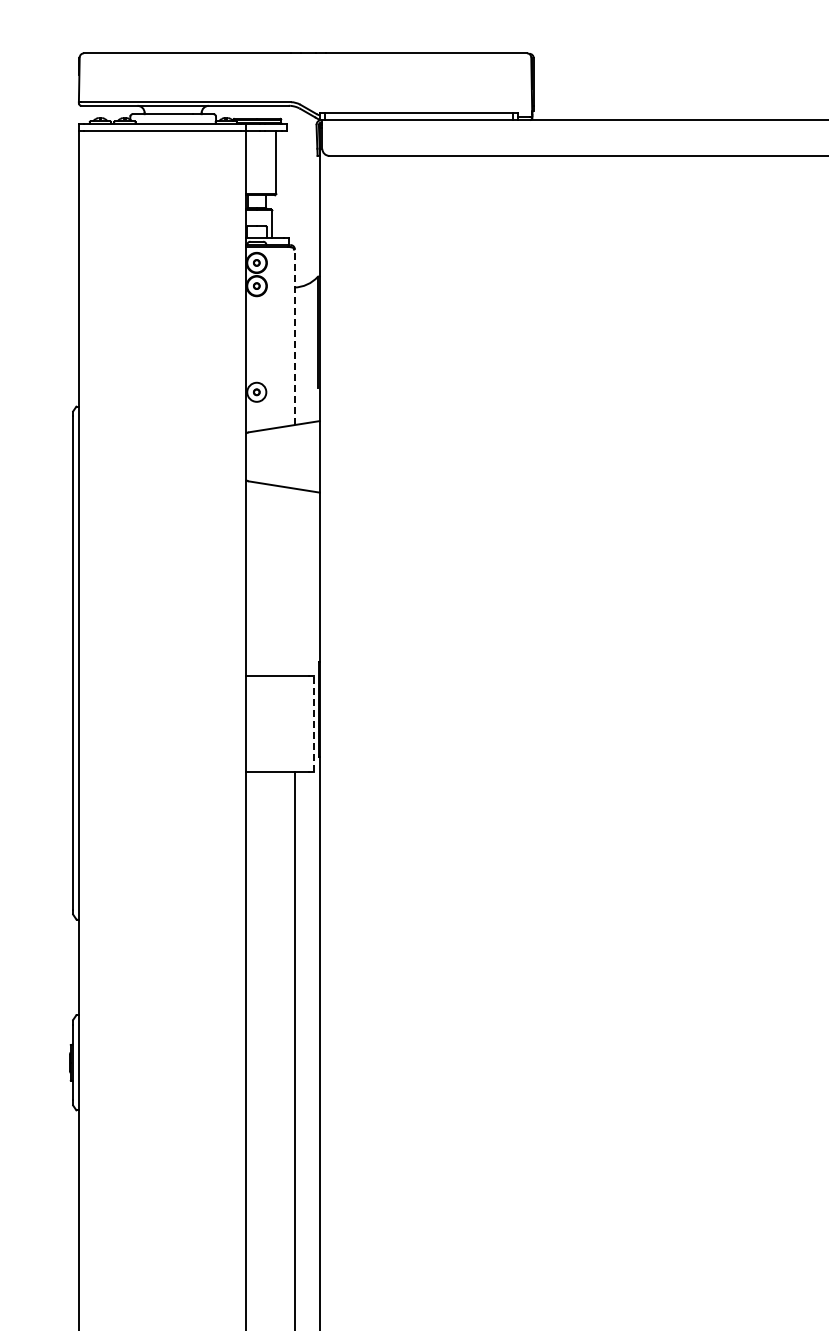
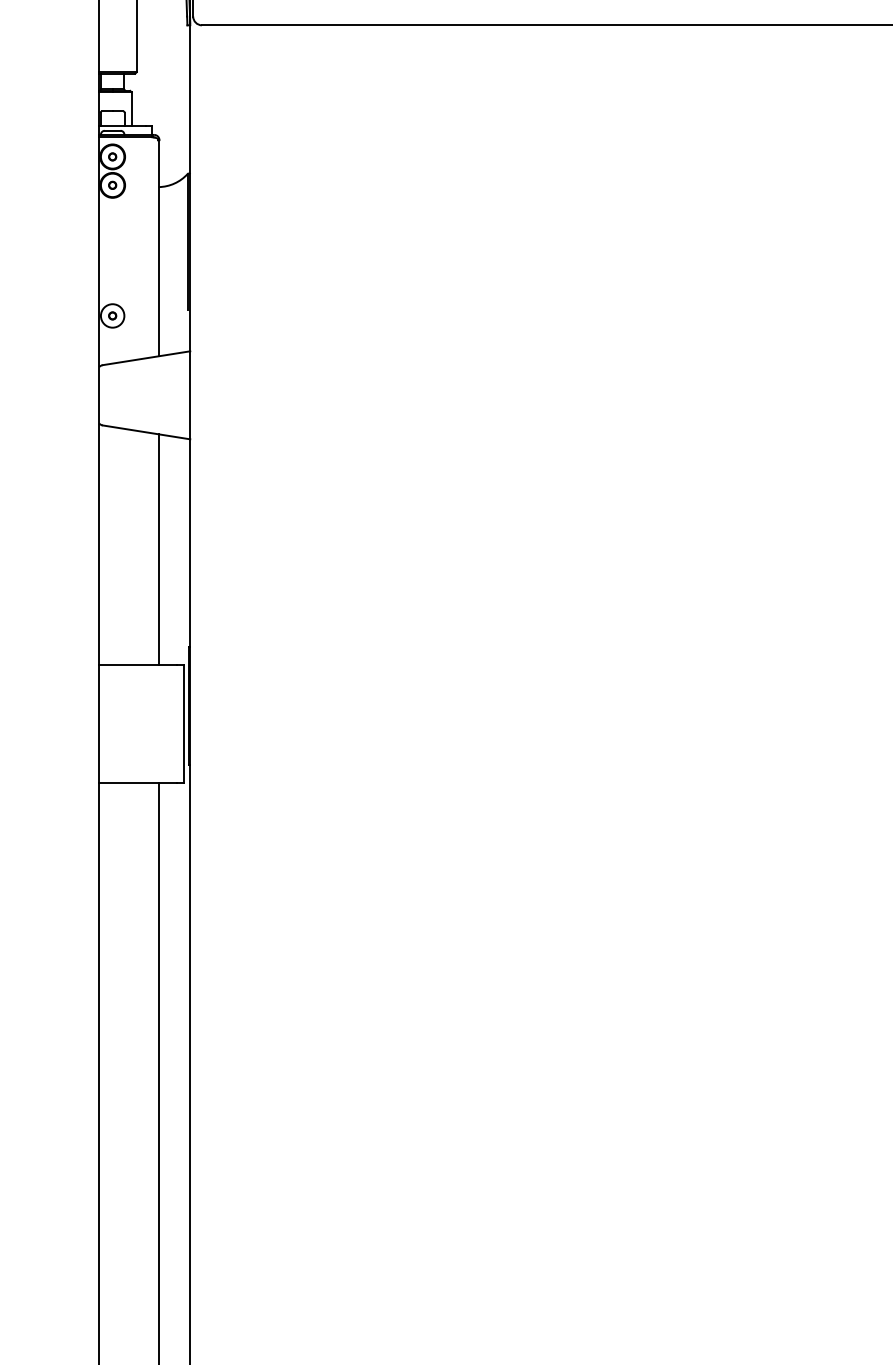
line: (294, 337) -> (159, 248), dashed -> solid
line: (294, 582) -> (159, 549), added
line: (314, 724) -> (183, 724), dashed -> solid

